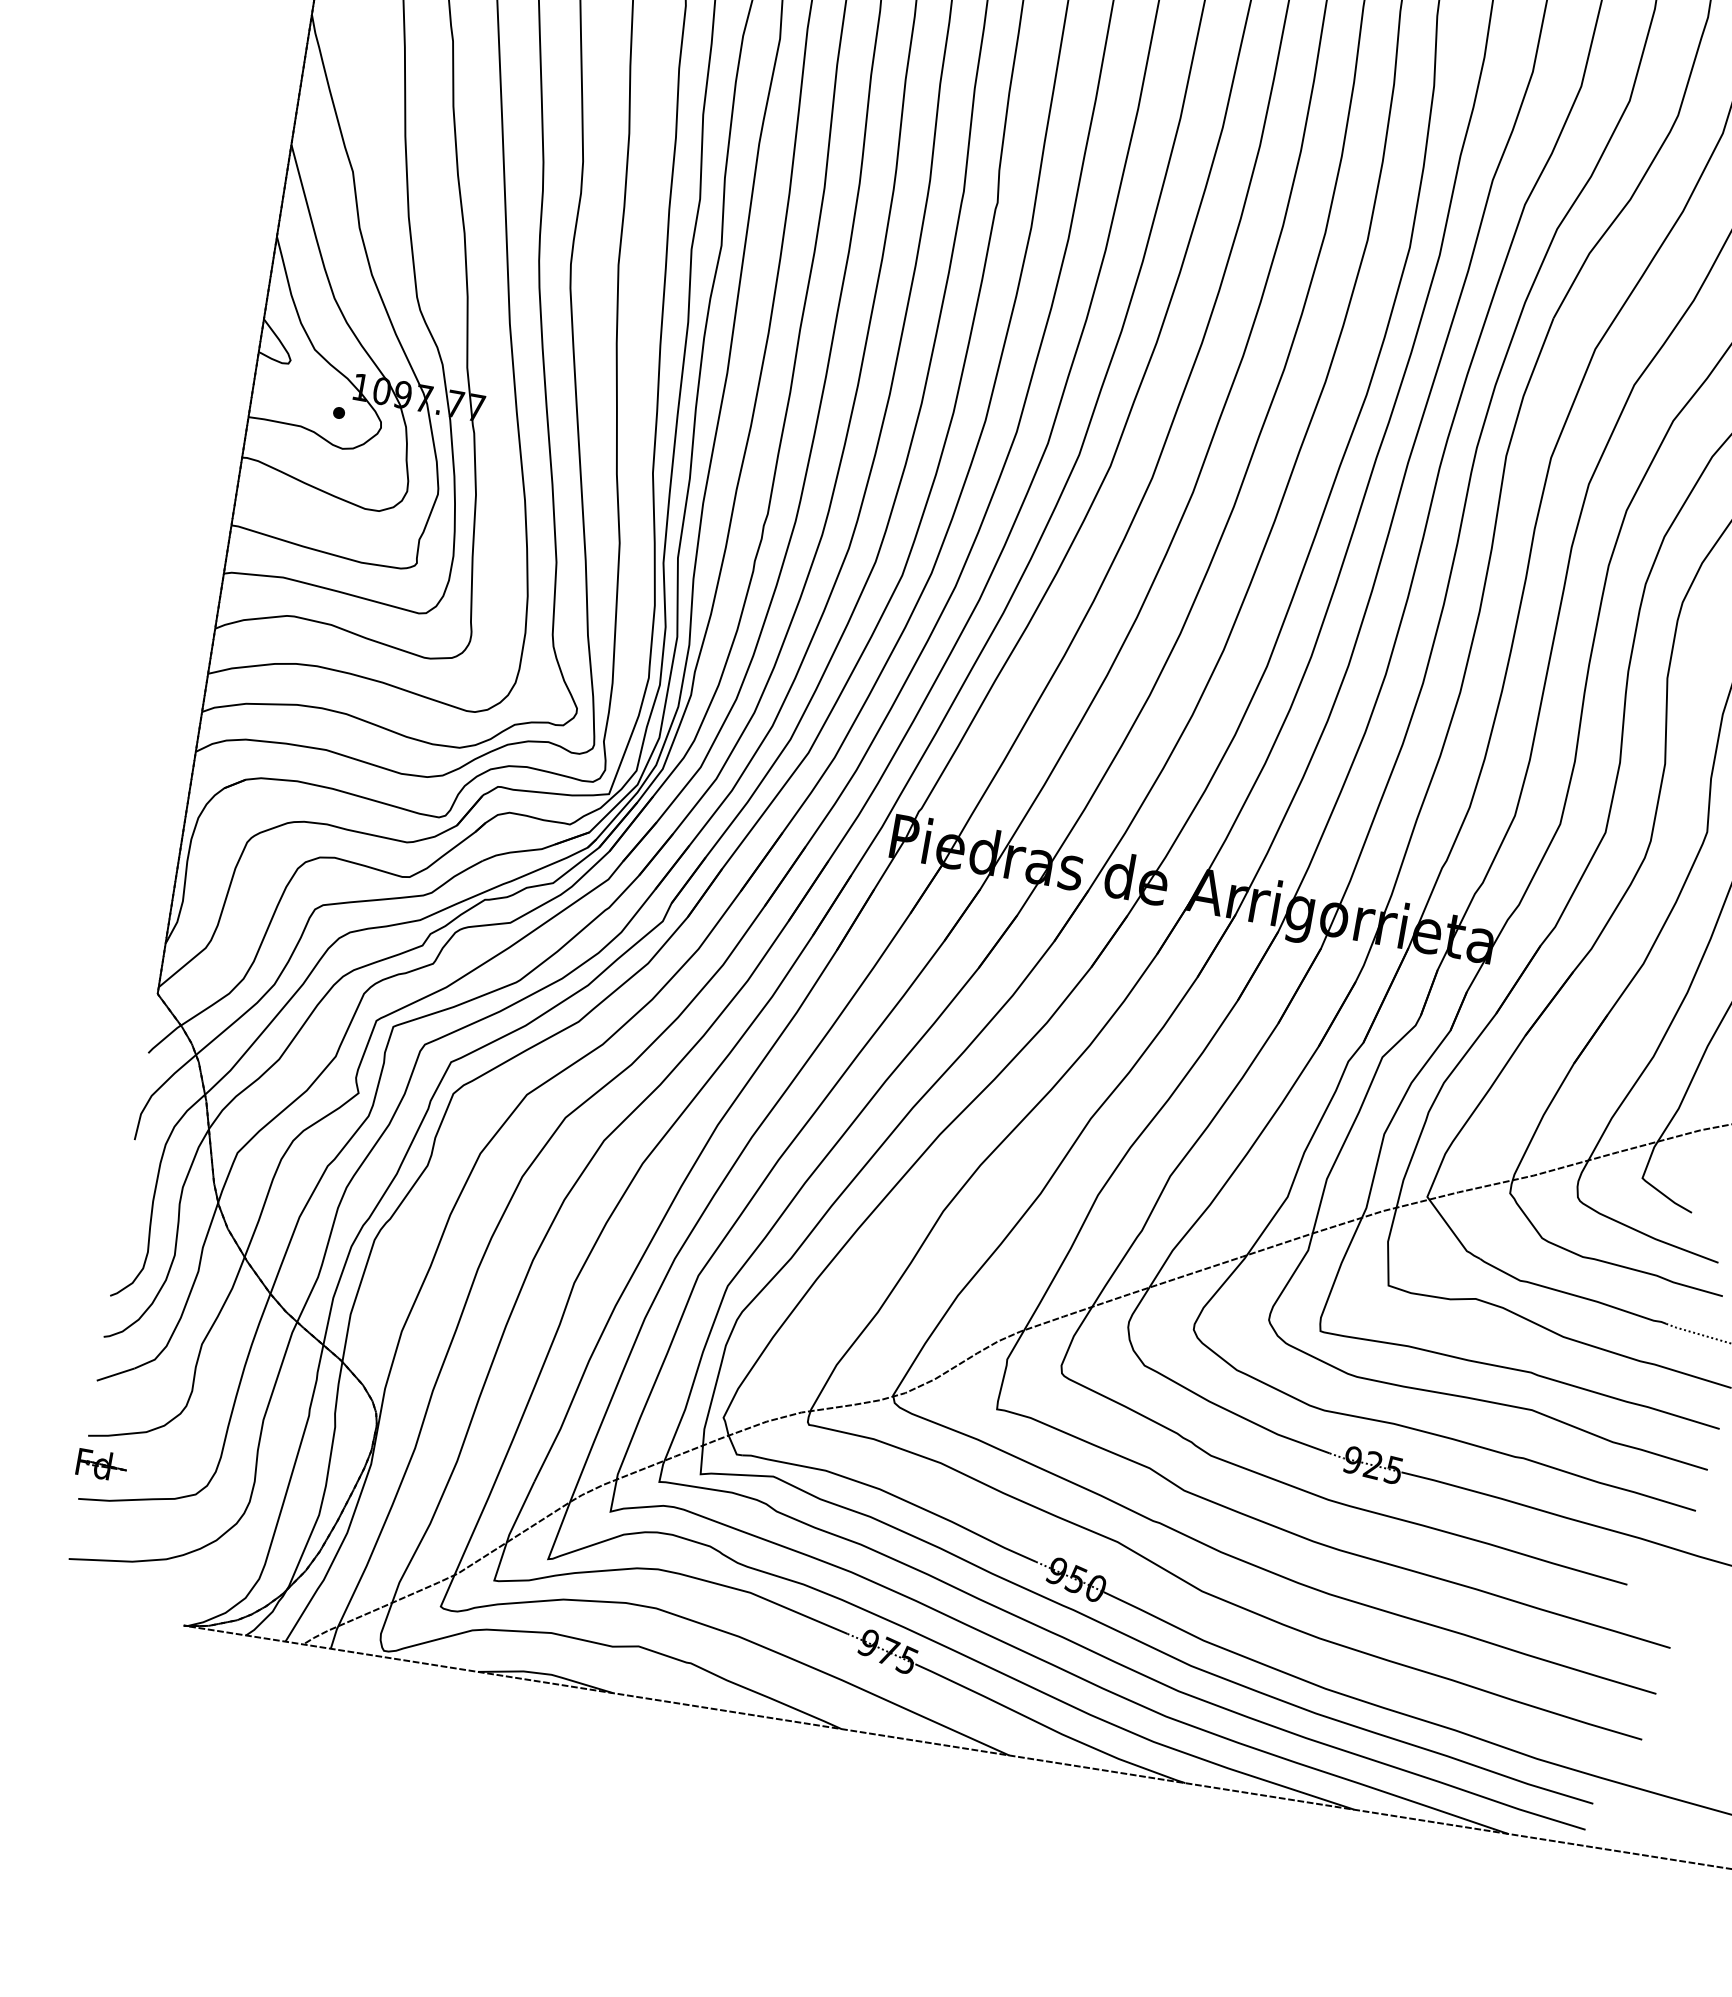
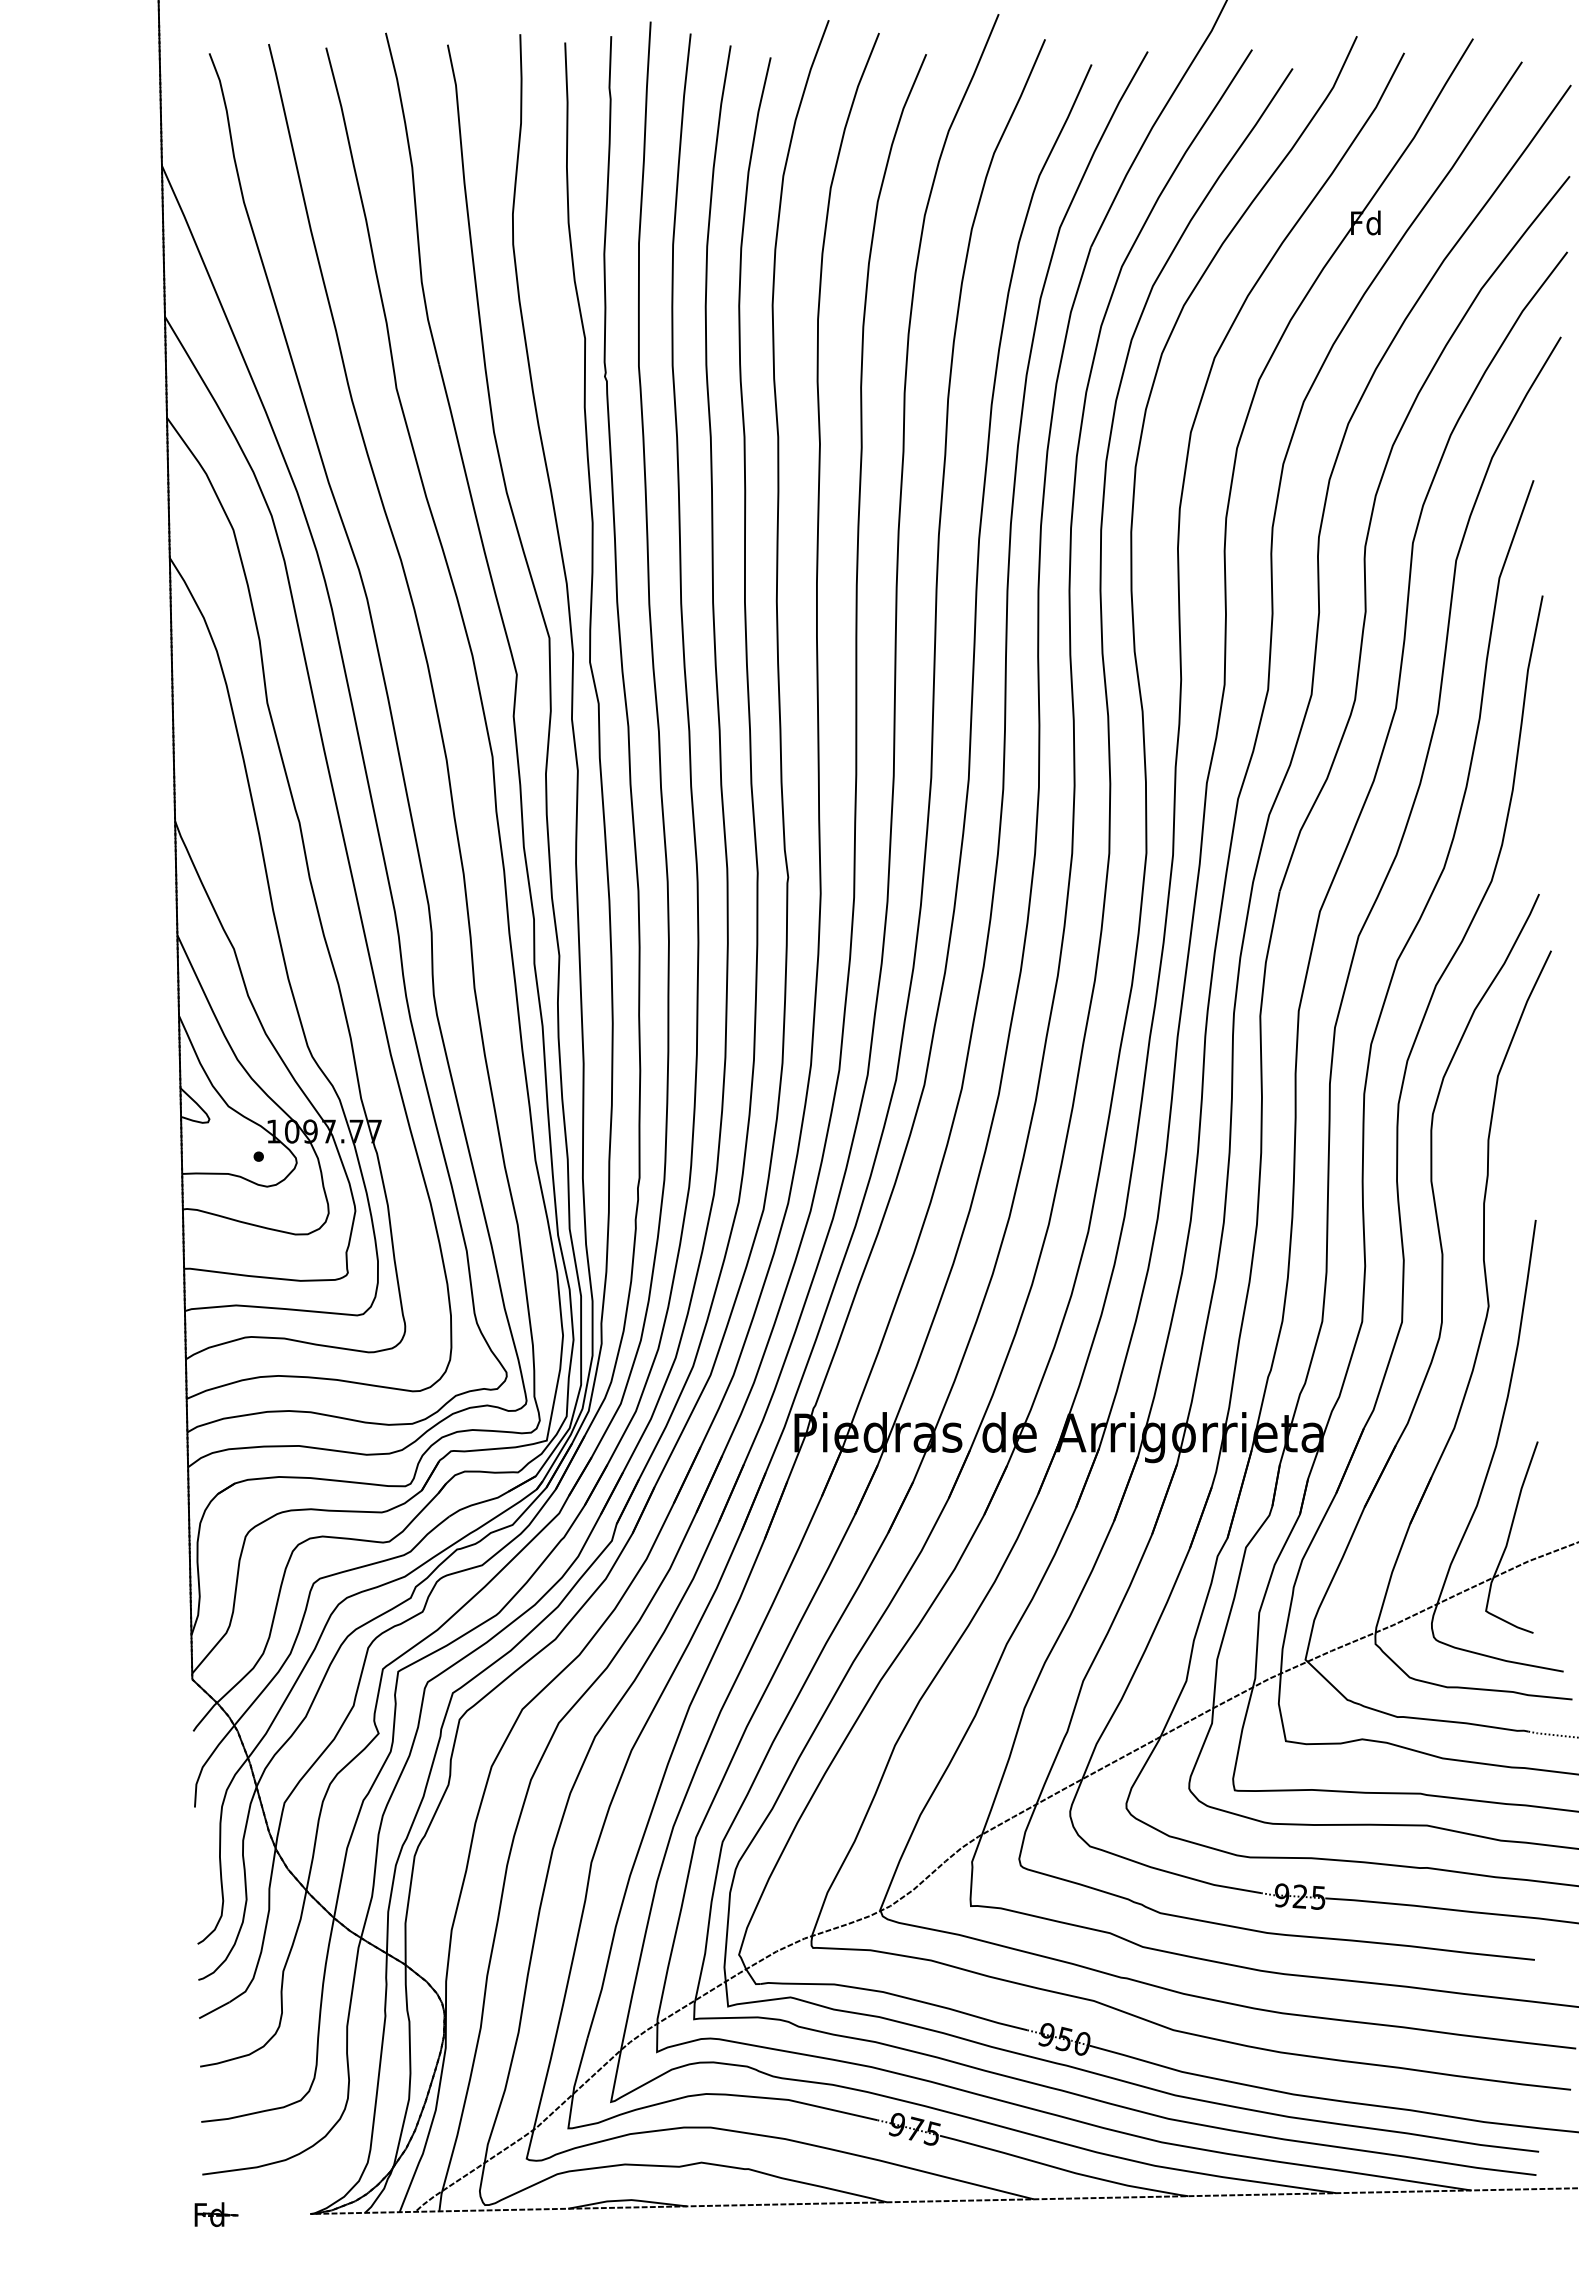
part: (102, 1465) -> (216, 2214), moved

